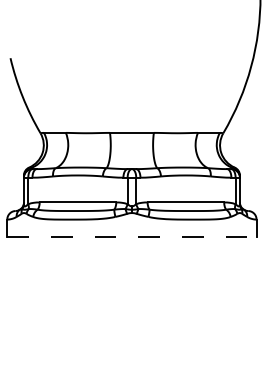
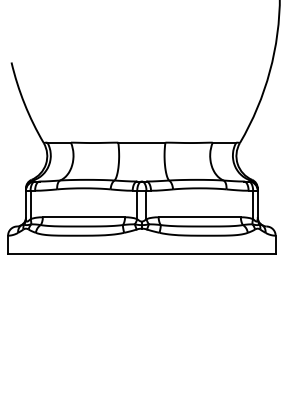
line: (131, 237) -> (141, 254), dashed -> solid

